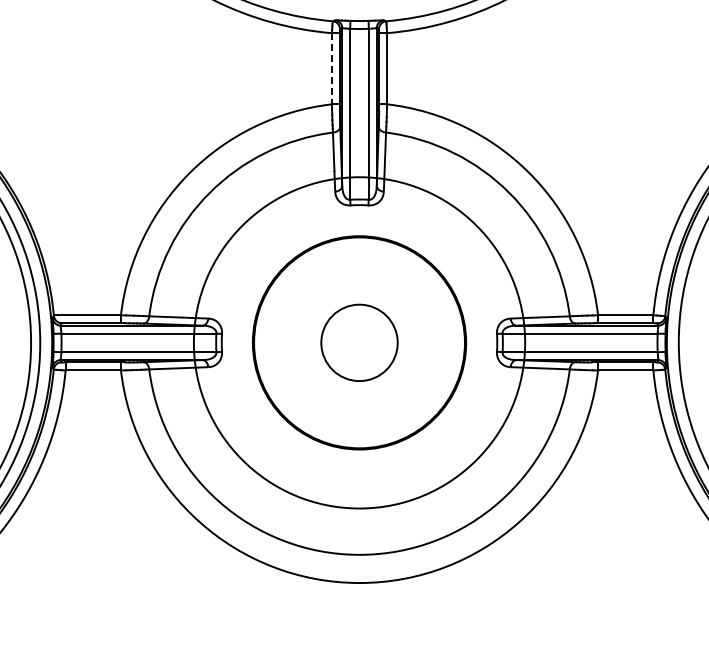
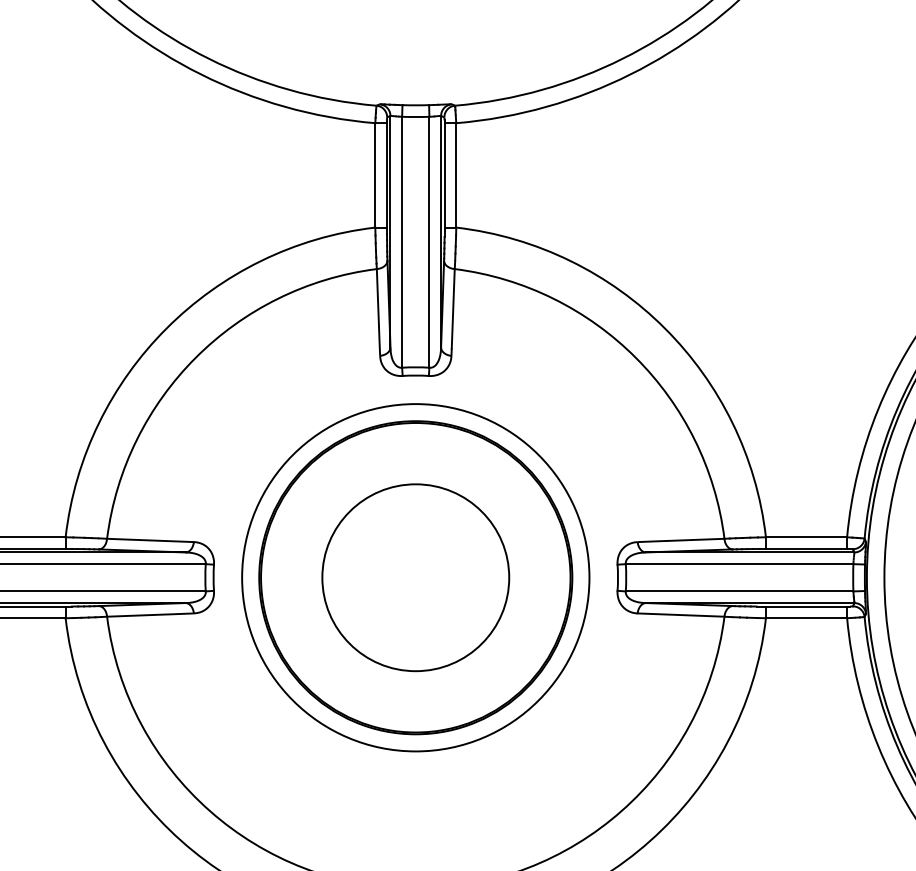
line: (331, 68) -> (374, 175), dashed -> solid
circle: (359, 342) -> (415, 577), size x0.71
circle: (359, 342) -> (415, 577), size x1.67

